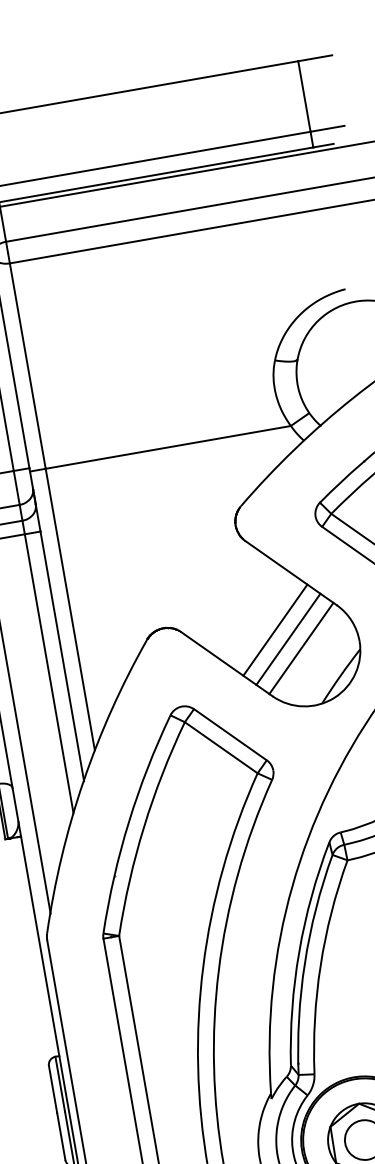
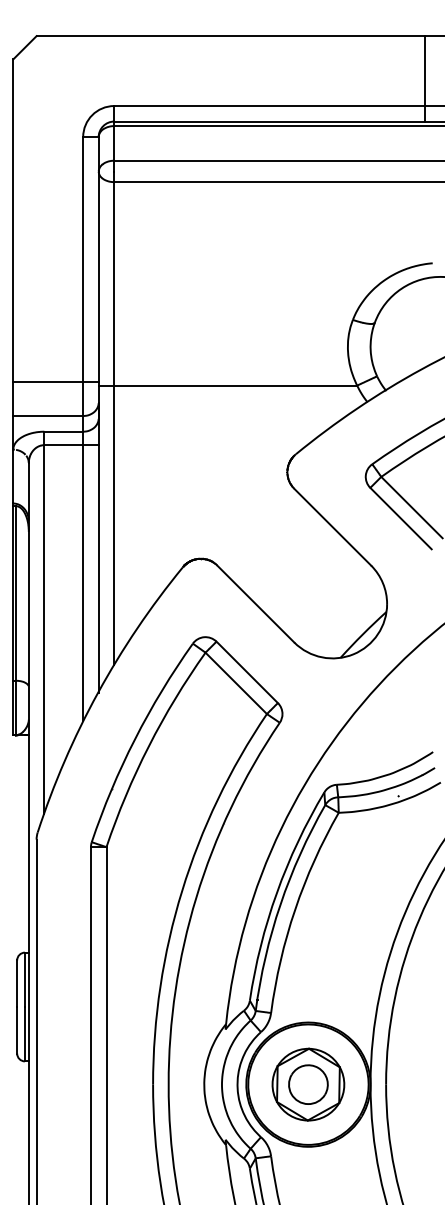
line: (274, 629) -> (307, 578), removed
line: (287, 638) -> (318, 589), removed
line: (300, 647) -> (329, 600), removed

